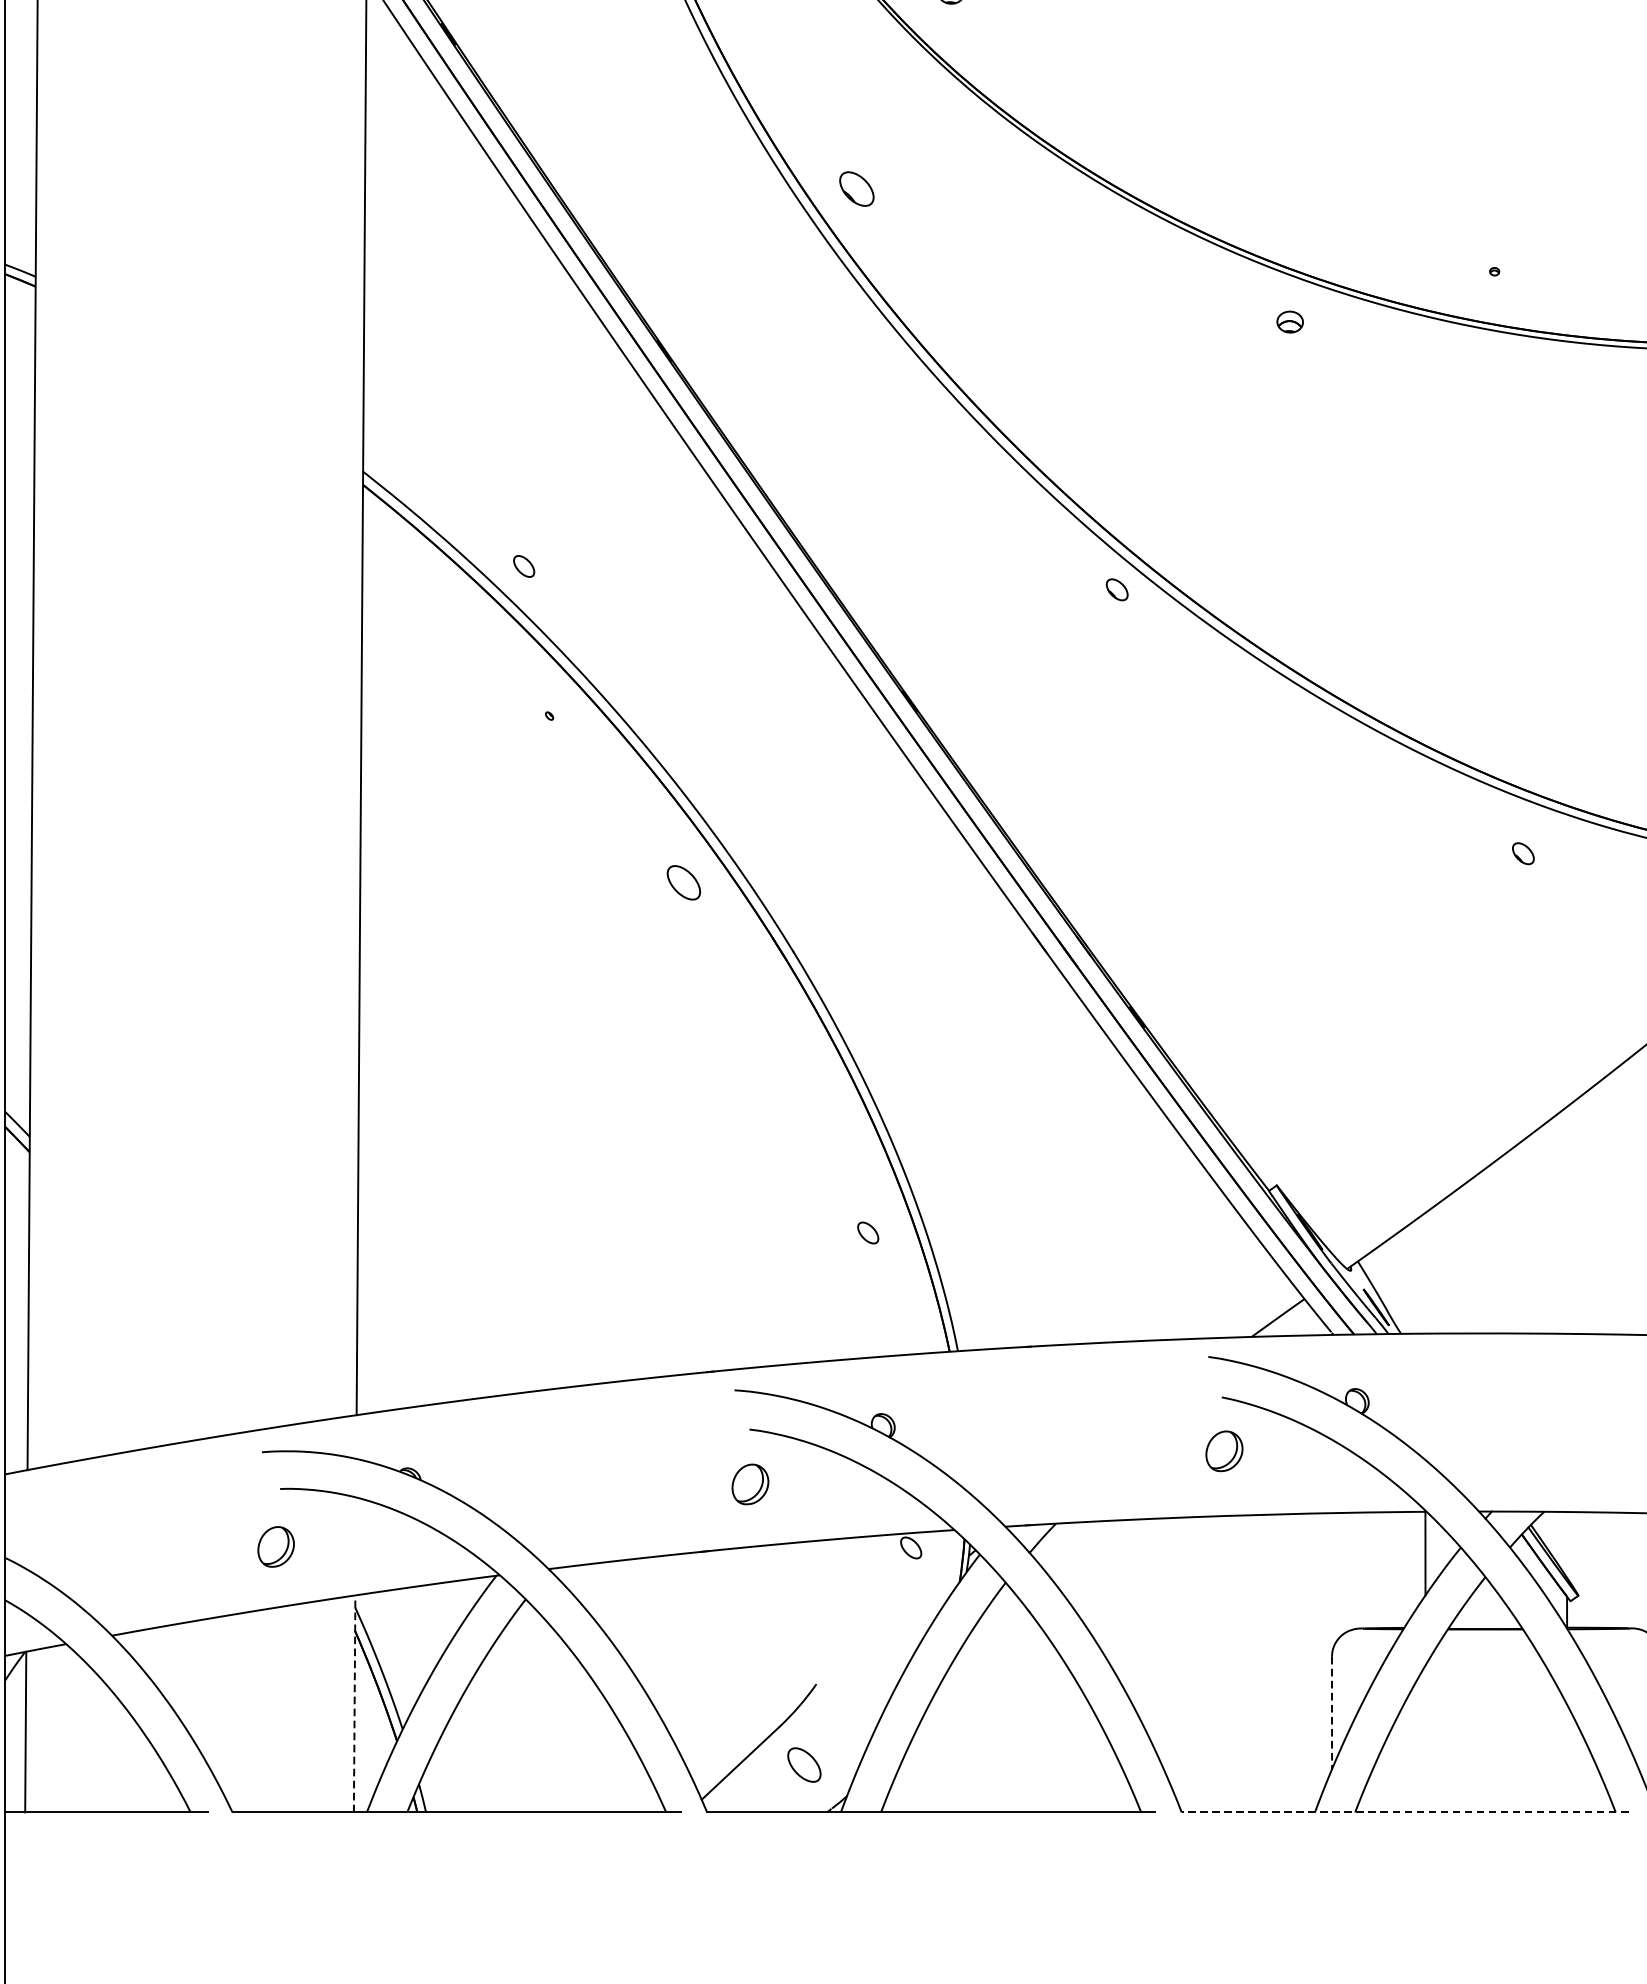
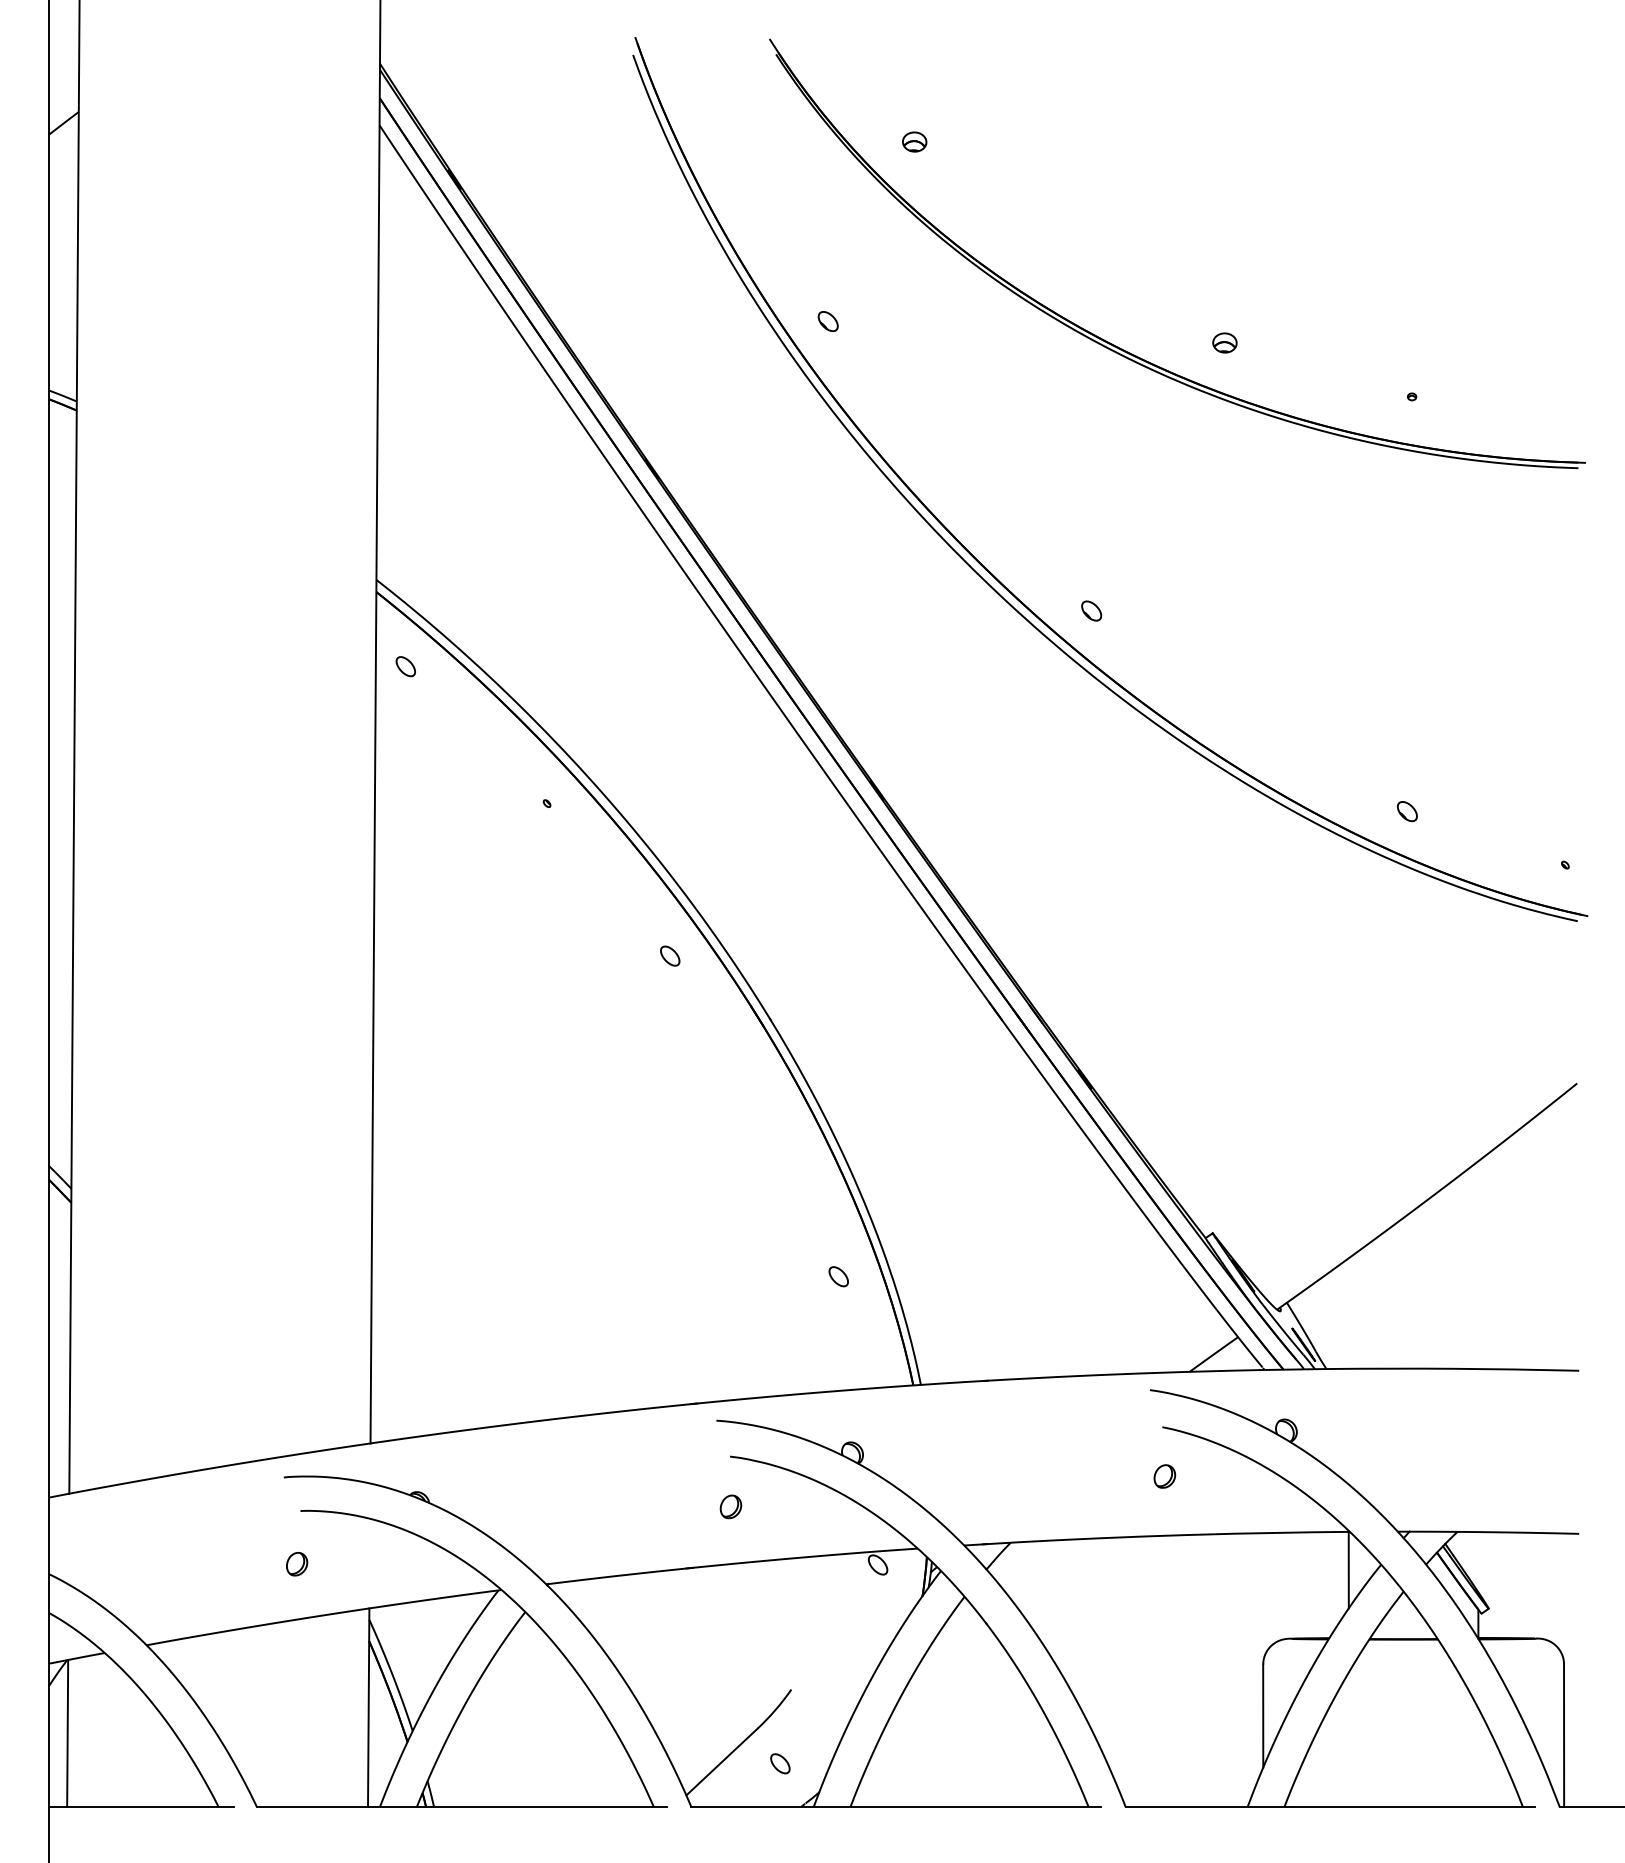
part: (855, 189) -> (827, 321), size x0.62
part: (1289, 321) -> (1224, 342), moved
part: (523, 566) -> (405, 666), moved
part: (1117, 589) -> (1091, 610), moved
part: (1523, 853) -> (1407, 811), moved
part: (684, 882) -> (670, 955), size x0.62
part: (1224, 1451) -> (1164, 1476), size x0.62
part: (749, 1484) -> (730, 1506), size x0.62
part: (276, 1547) -> (297, 1564), size x0.62
line: (354, 1703) -> (368, 1707), dashed -> solid
line: (1332, 1713) -> (1263, 1716), dashed -> solid
part: (804, 1764) -> (780, 1763), size x0.62
line: (1404, 1812) -> (1329, 1807), dashed -> solid

